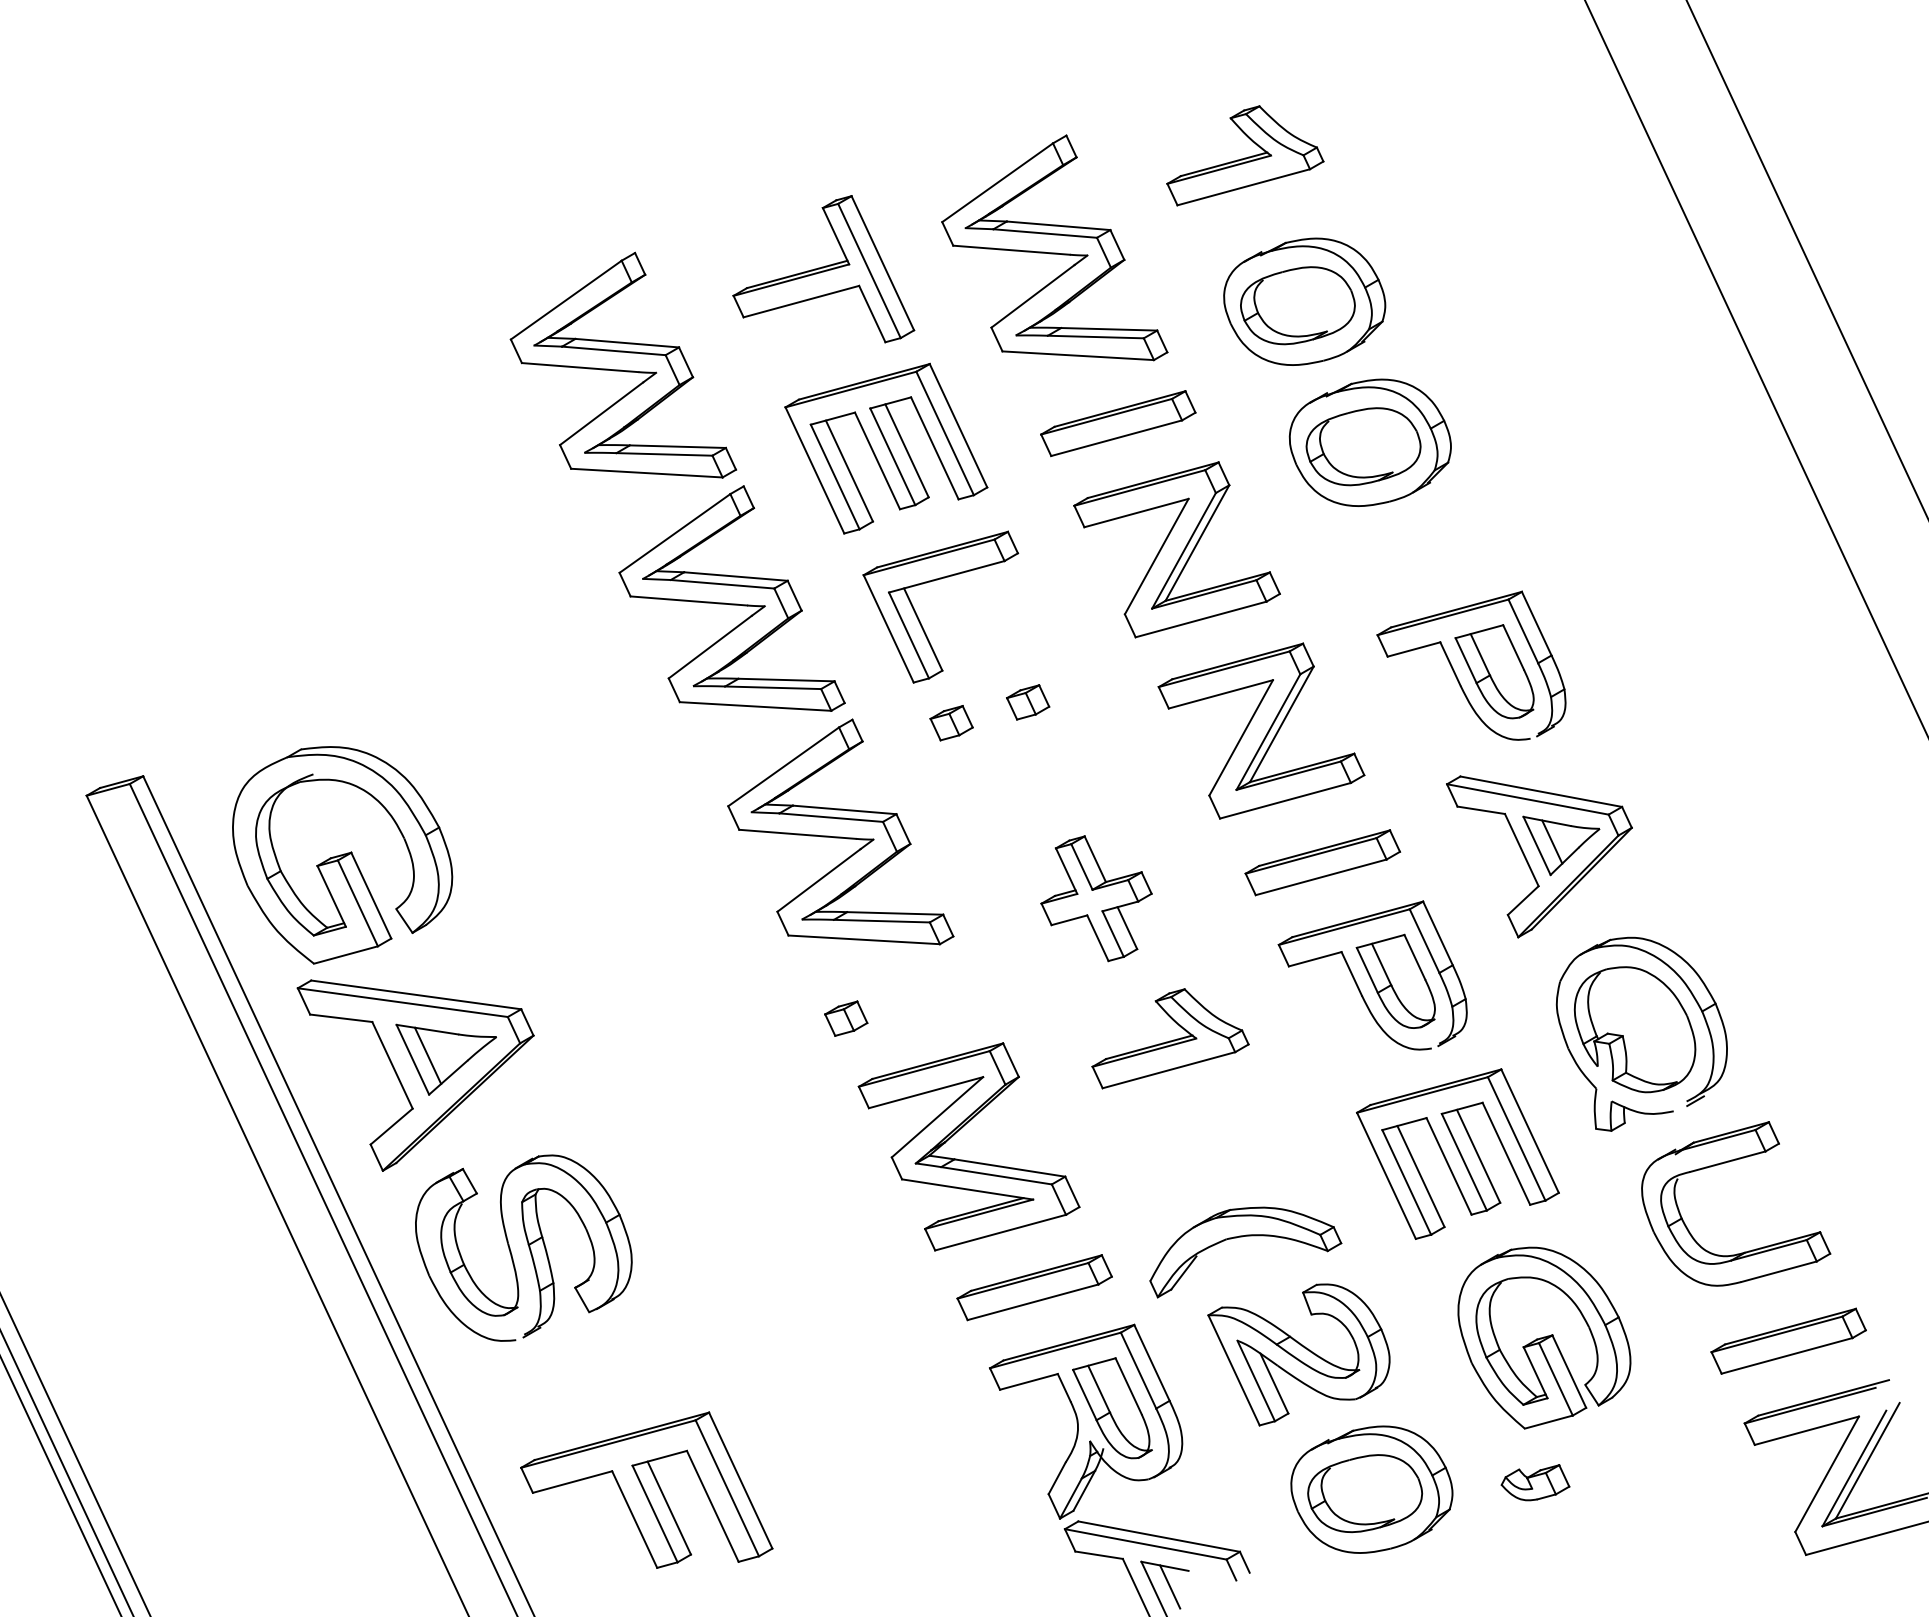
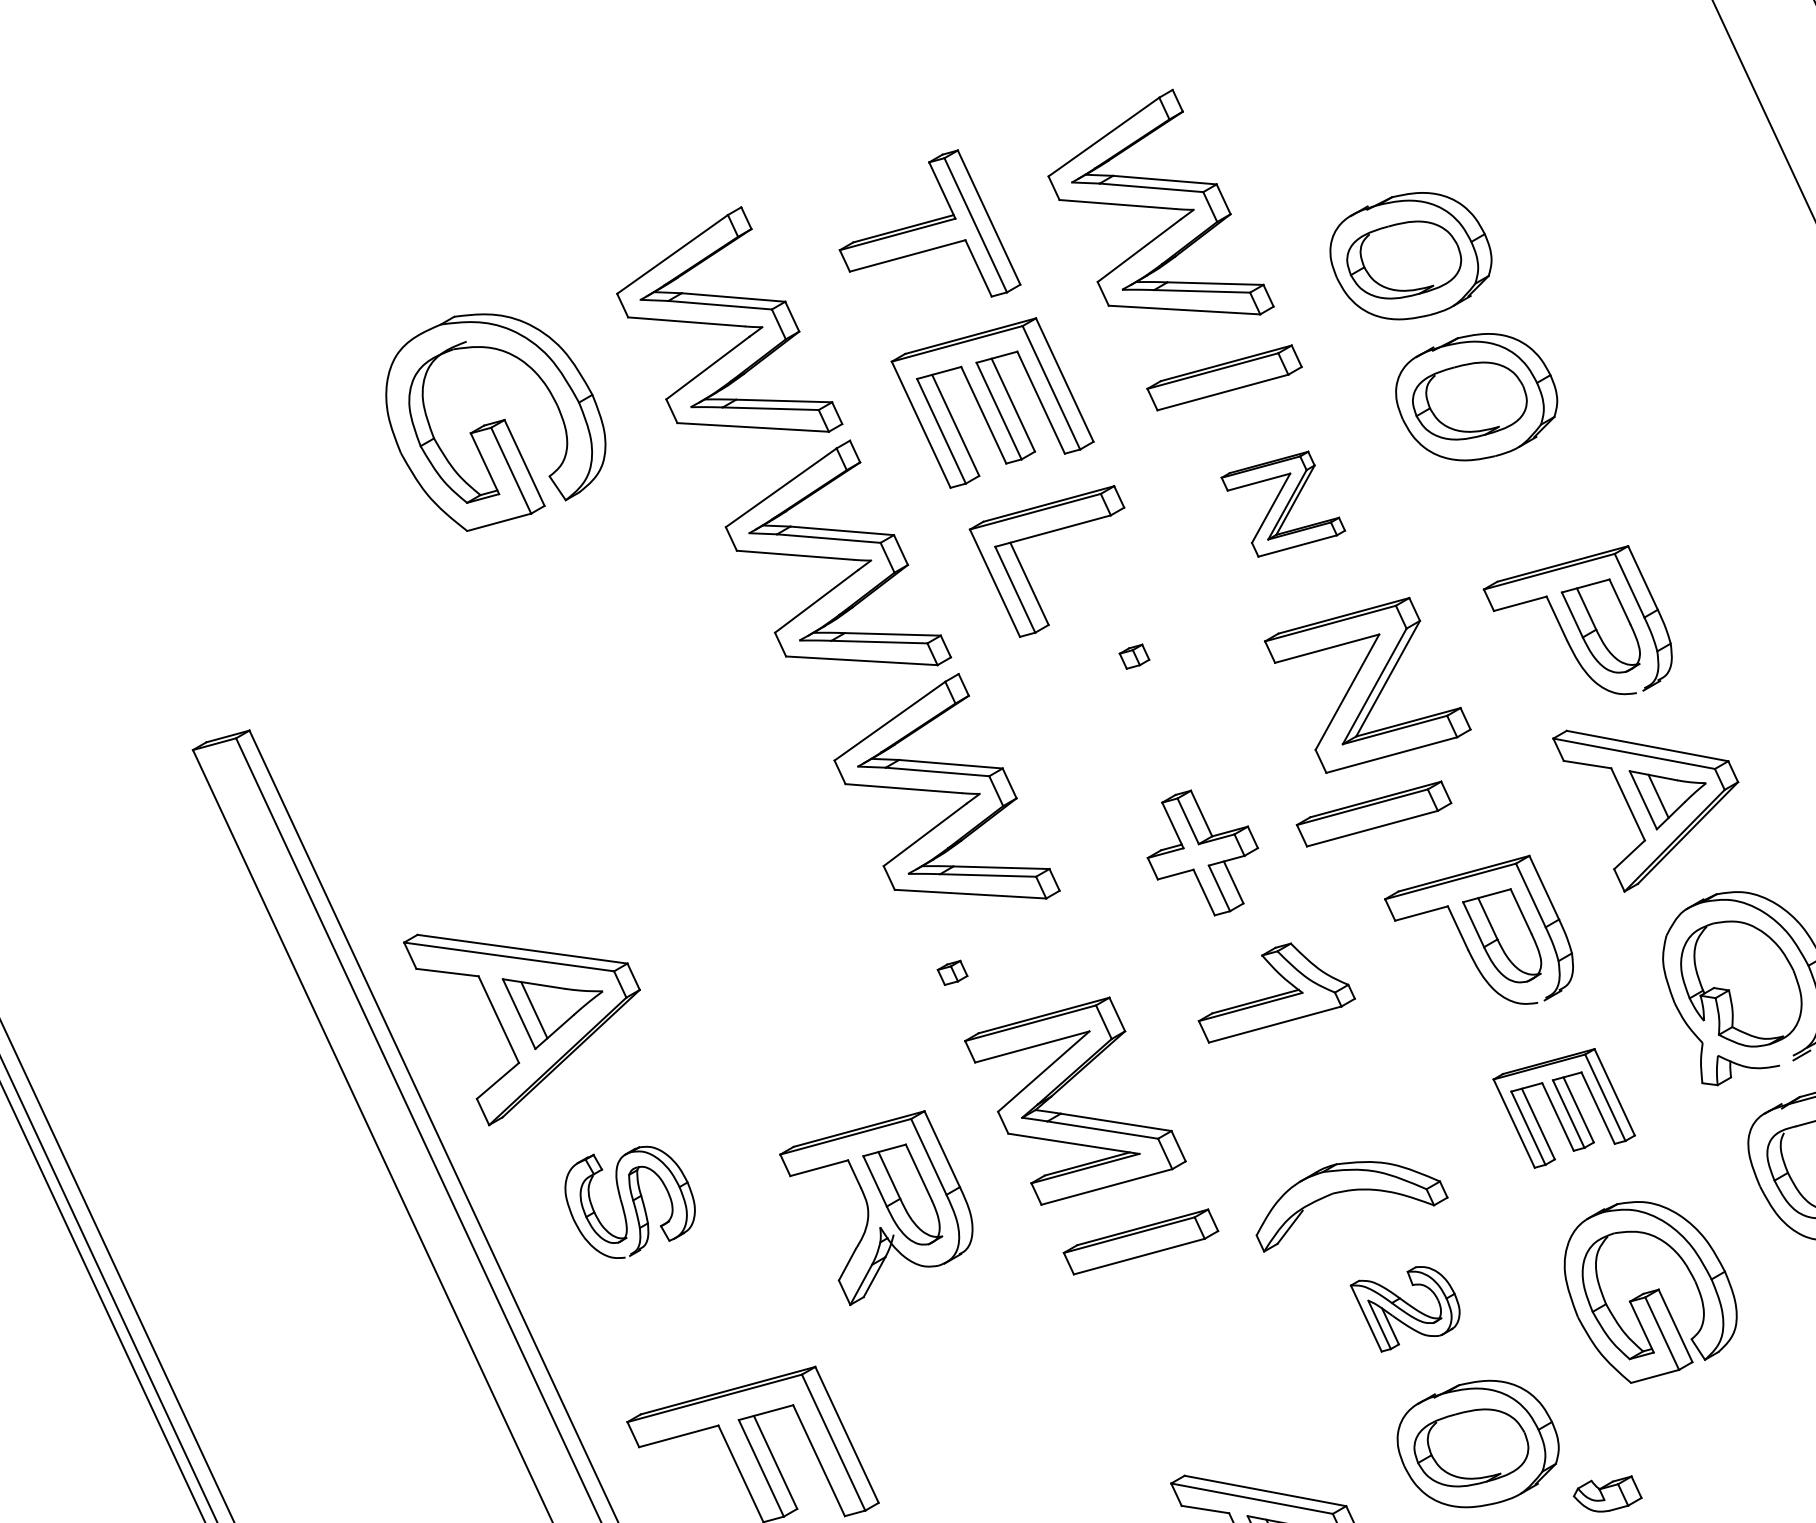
part: (1245, 155) -> (1351, 109), removed
part: (1176, 549) -> (1282, 503), size x0.6
part: (1028, 702) -> (1134, 656), size x0.7
part: (951, 723) -> (1057, 677), removed
part: (342, 855) -> (495, 422), moved
part: (1322, 862) -> (1373, 813), moved
part: (846, 1018) -> (952, 972), size x0.7
part: (1457, 1153) -> (1563, 1107), size x0.7
part: (523, 1247) -> (629, 1201), size x0.6
part: (1298, 1354) -> (1404, 1308), size x0.6
part: (1086, 1421) -> (876, 1207), moved
part: (1535, 1482) -> (1607, 1493), moved

